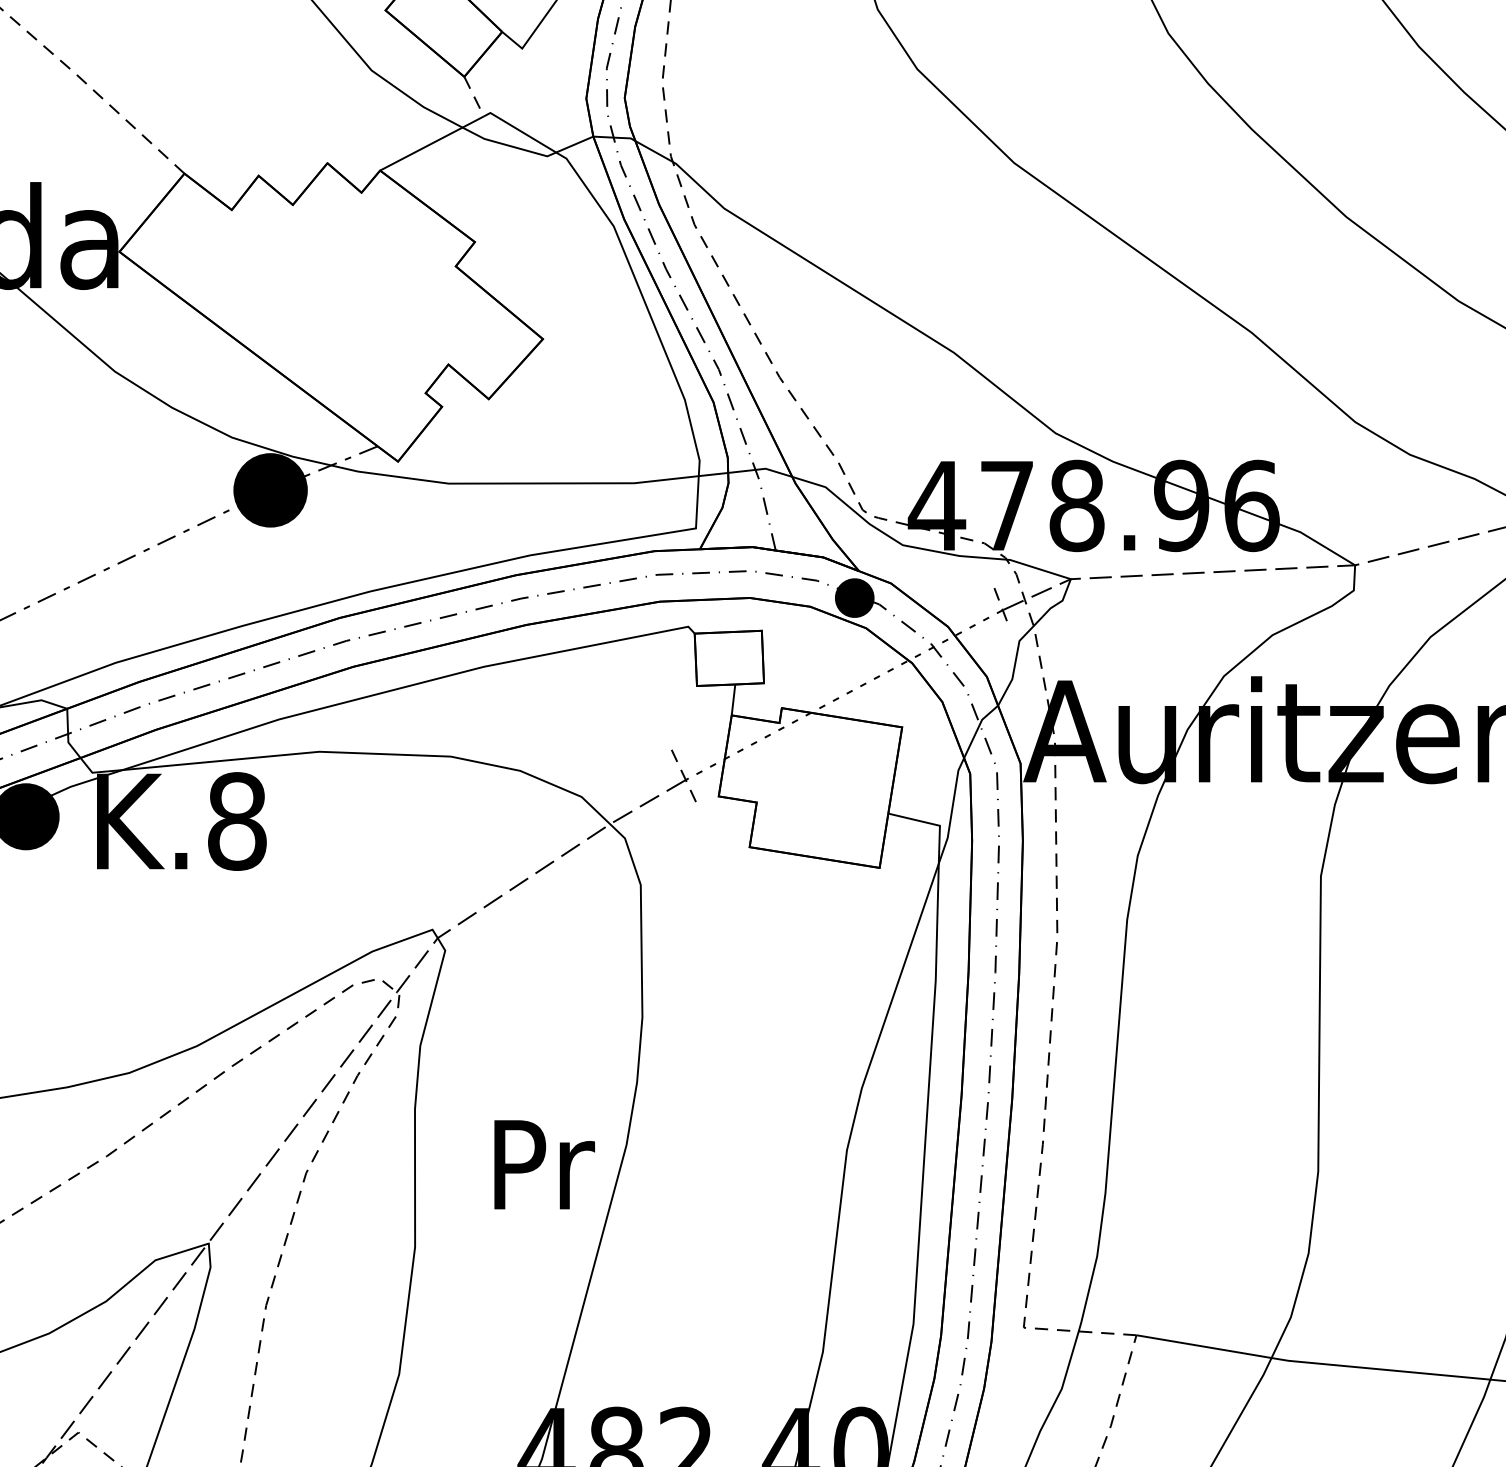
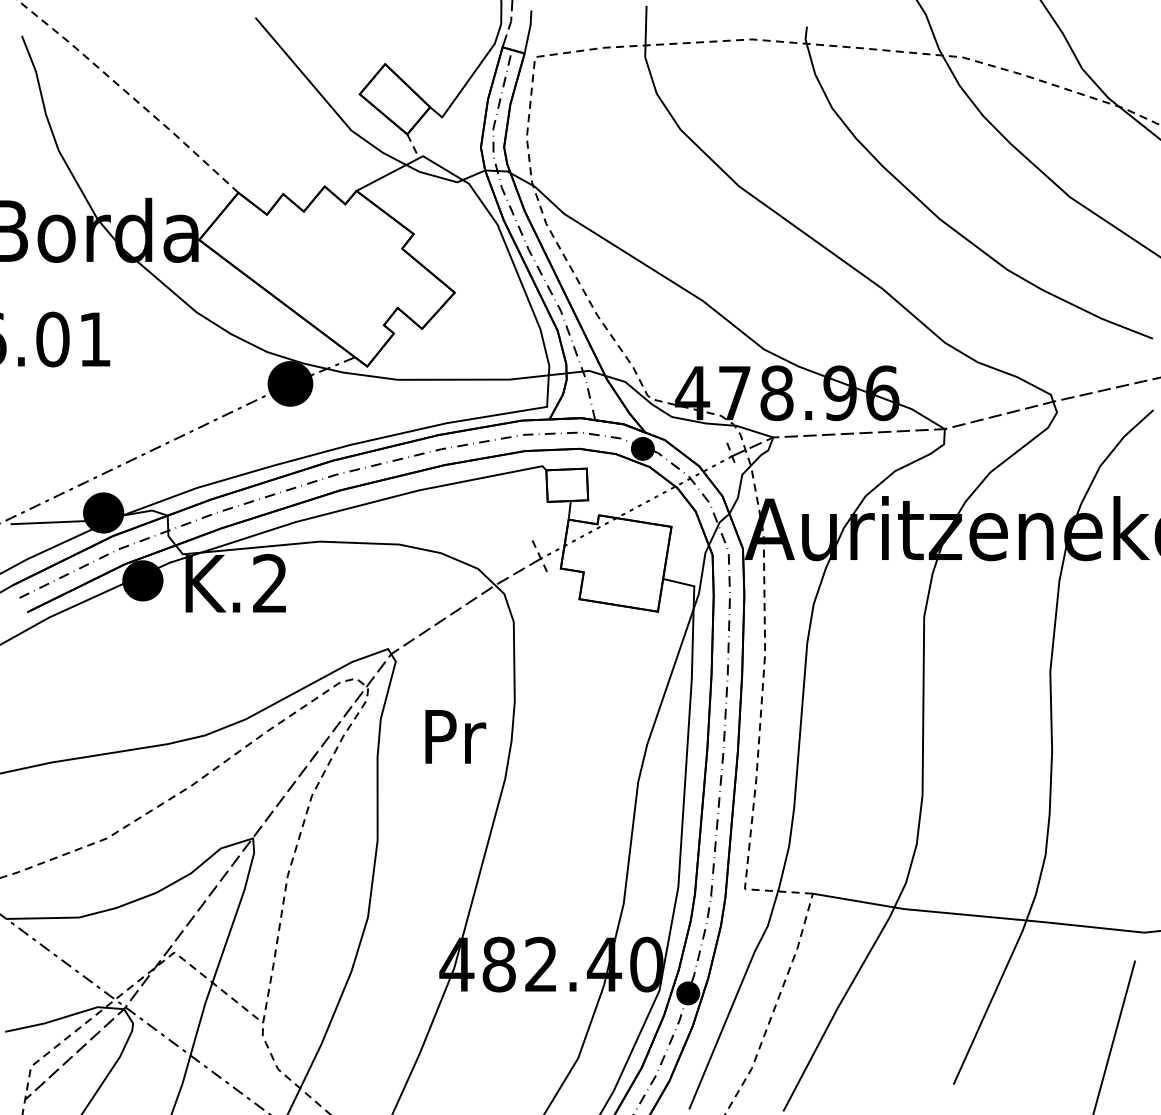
text: (237, 821) -> (270, 583), K.8 -> K.2
text: (544, 1164) -> (455, 736), moved

